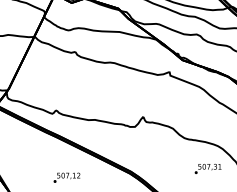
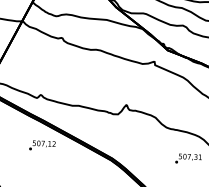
text: (66, 177) -> (42, 145), moved

